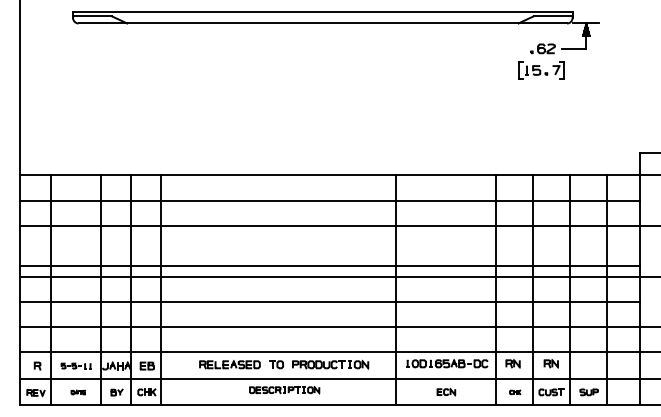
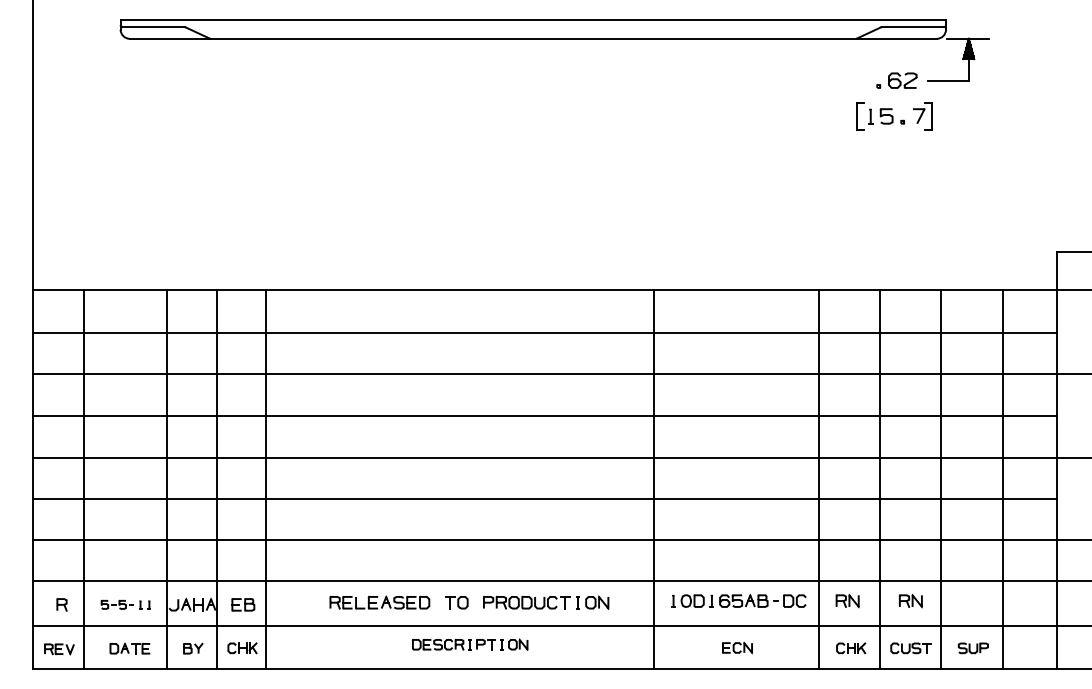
line: (329, 265) -> (544, 415), moved
part: (78, 392) -> (129, 648), size x1.67
part: (514, 392) -> (850, 648), size x1.67

